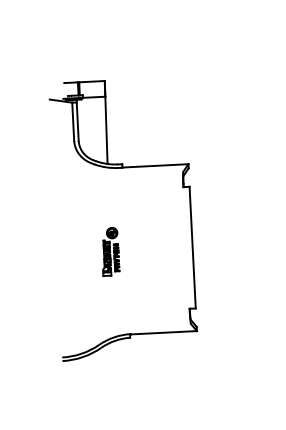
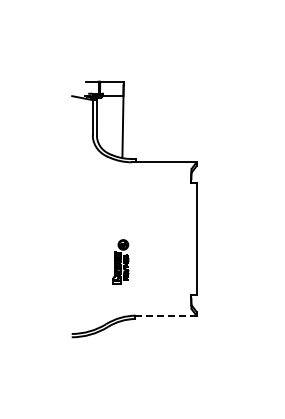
part: (109, 251) -> (120, 261), moved
line: (162, 332) -> (165, 315), solid -> dashed

